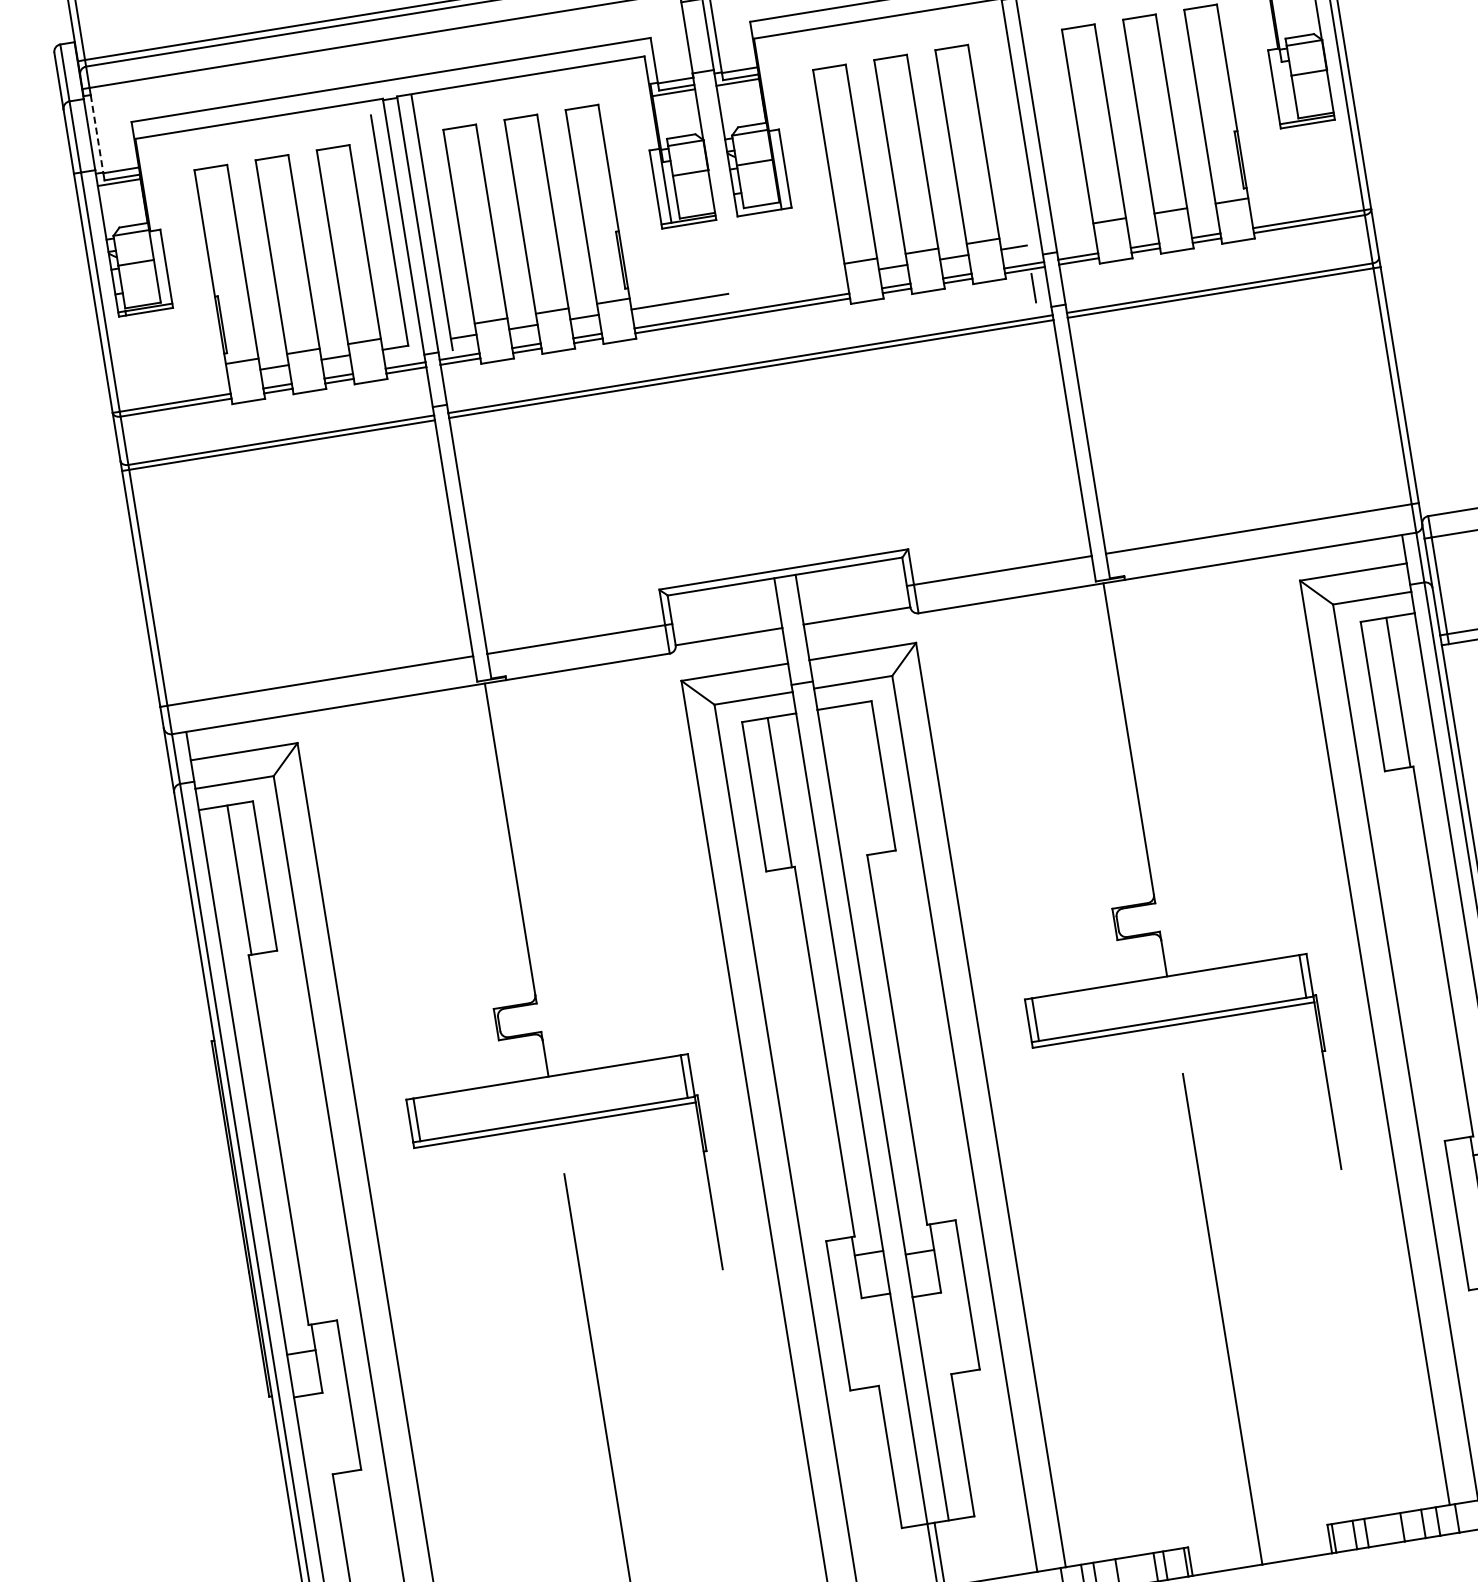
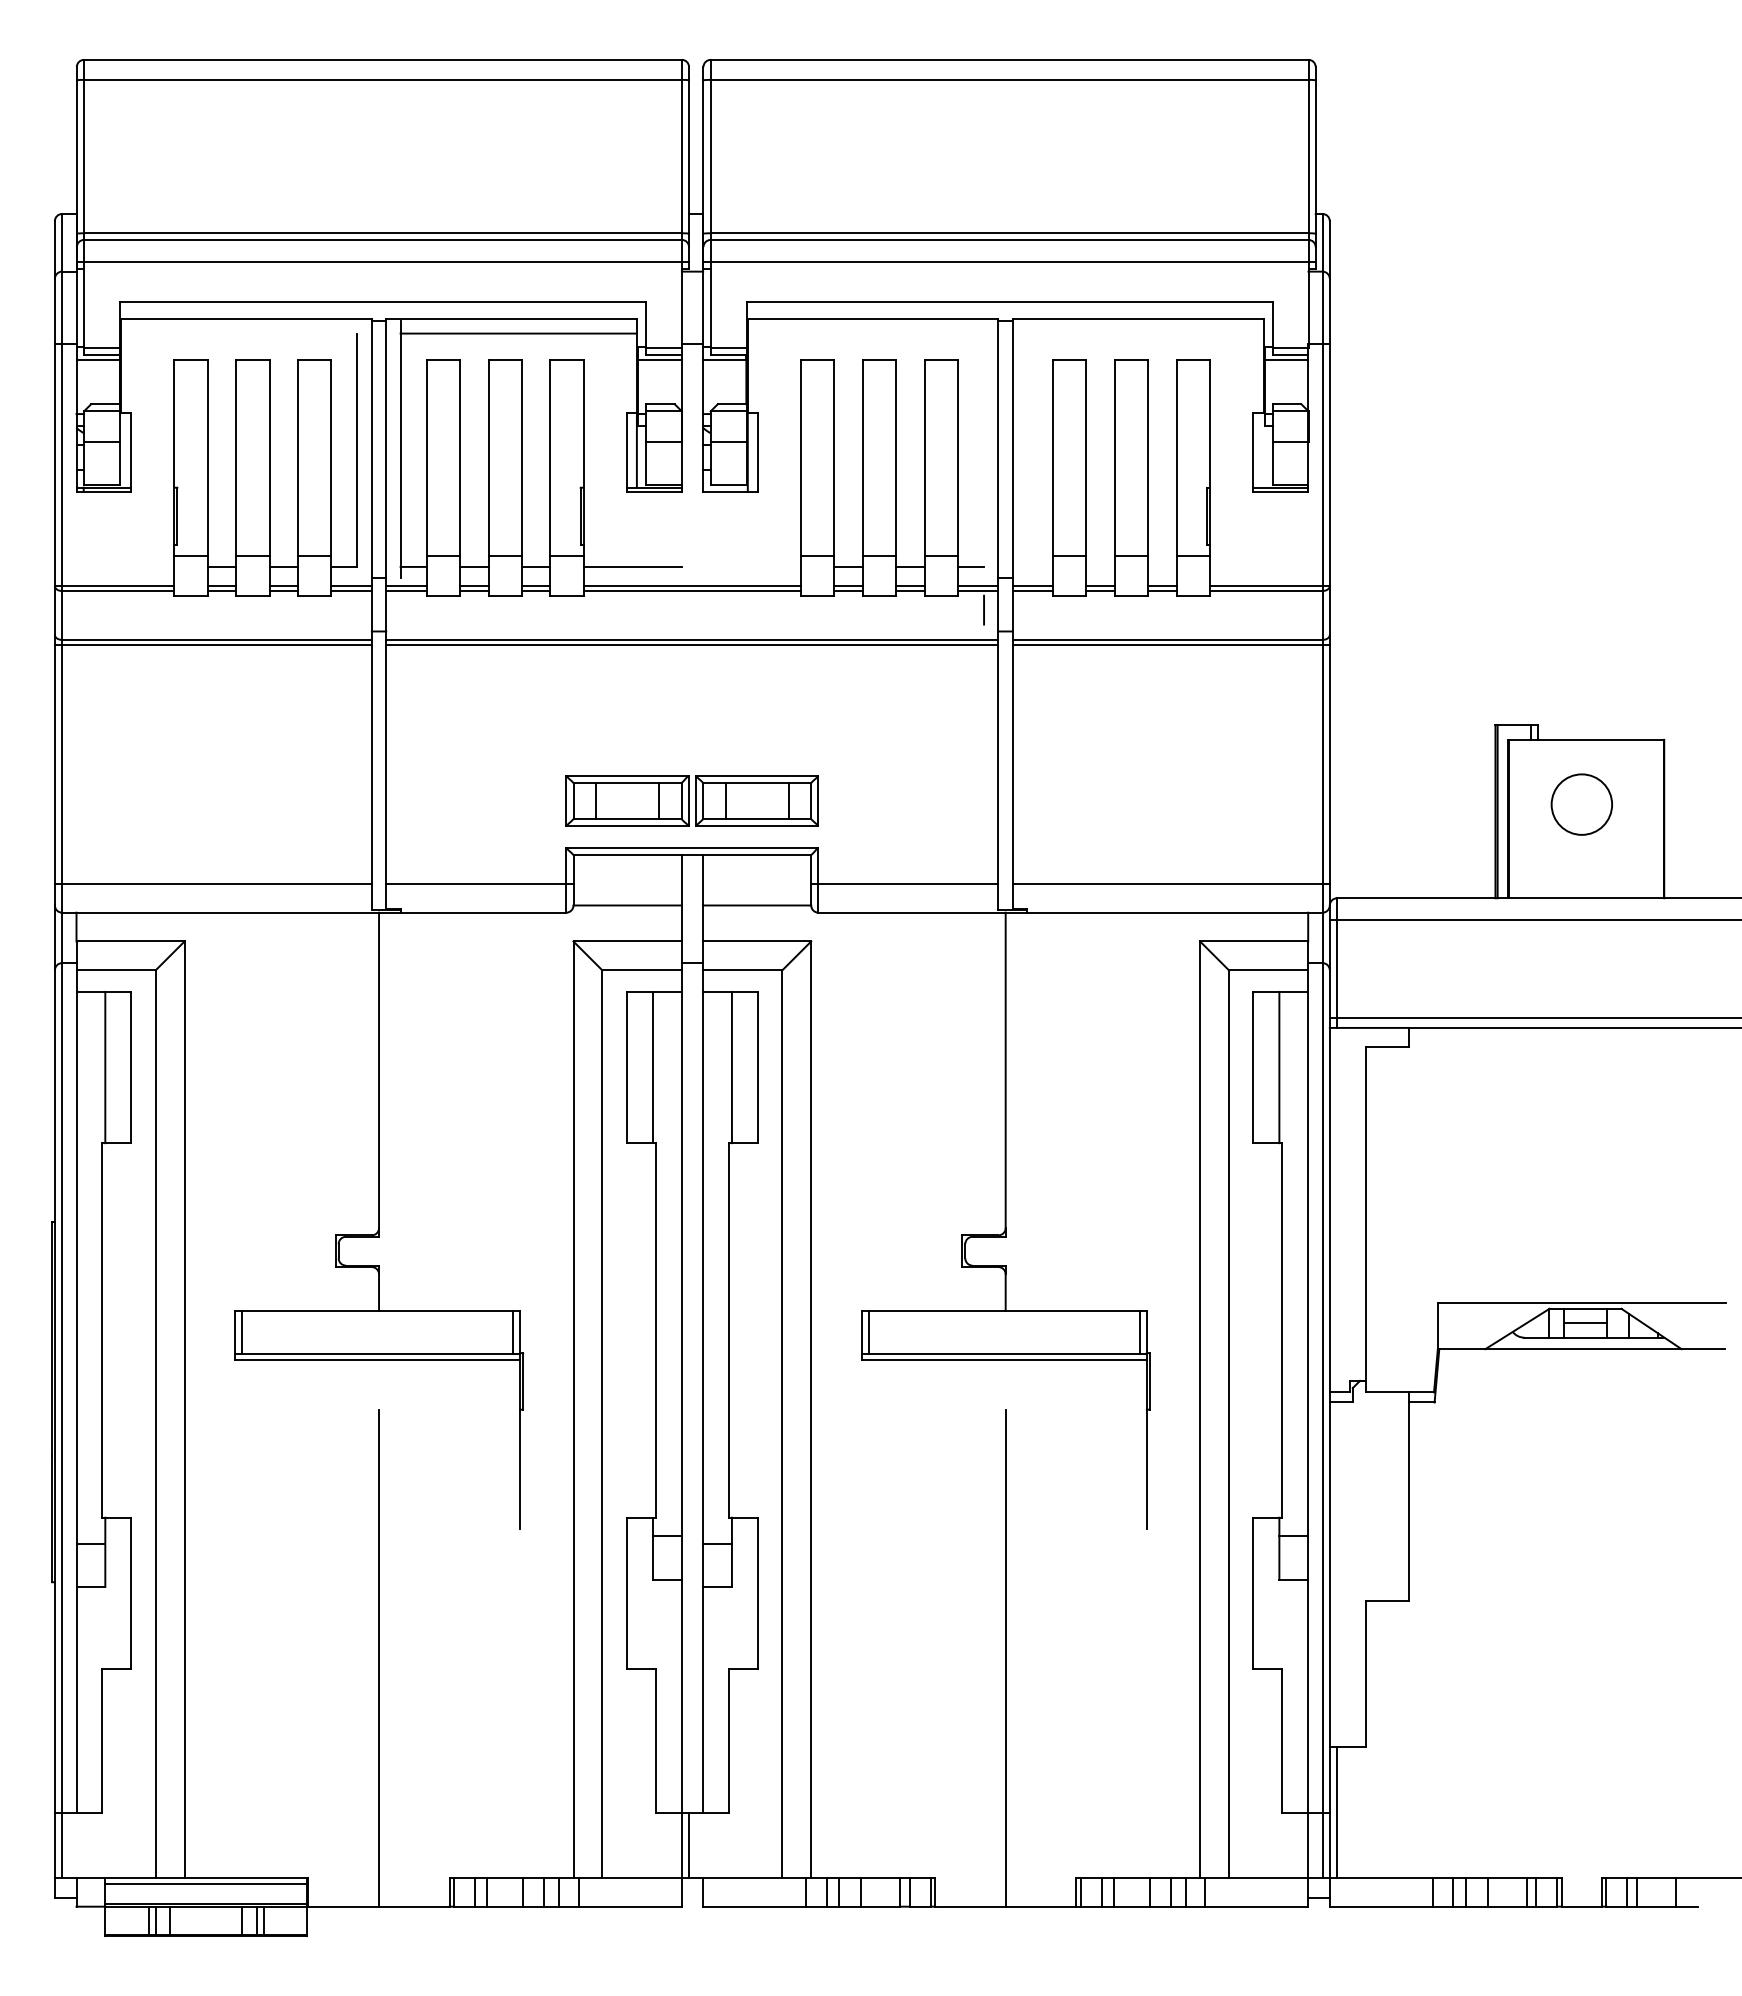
line: (529, 89) -> (518, 333), added
line: (97, 134) -> (84, 308), dashed -> solid
part: (775, 522) -> (691, 800), added
line: (857, 780) -> (731, 1067), added

